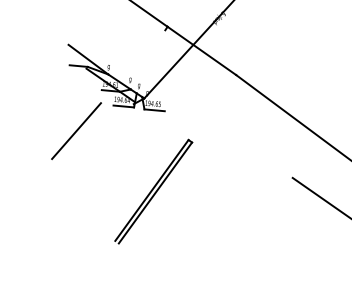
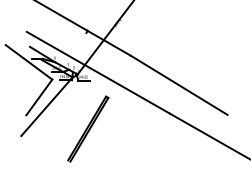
line: (63, 70) -> (28, 62), added
line: (177, 98) -> (97, 72), added
line: (87, 147) -> (46, 106), added

